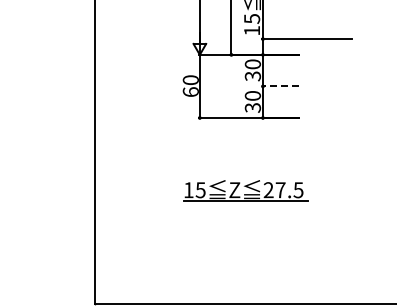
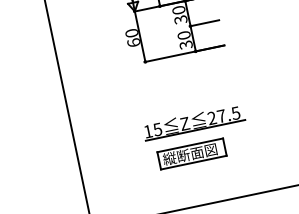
line: (279, 86) -> (203, 23), dashed -> solid
part: (245, 190) -> (193, 122), moved
part: (232, 239) -> (191, 153), added

